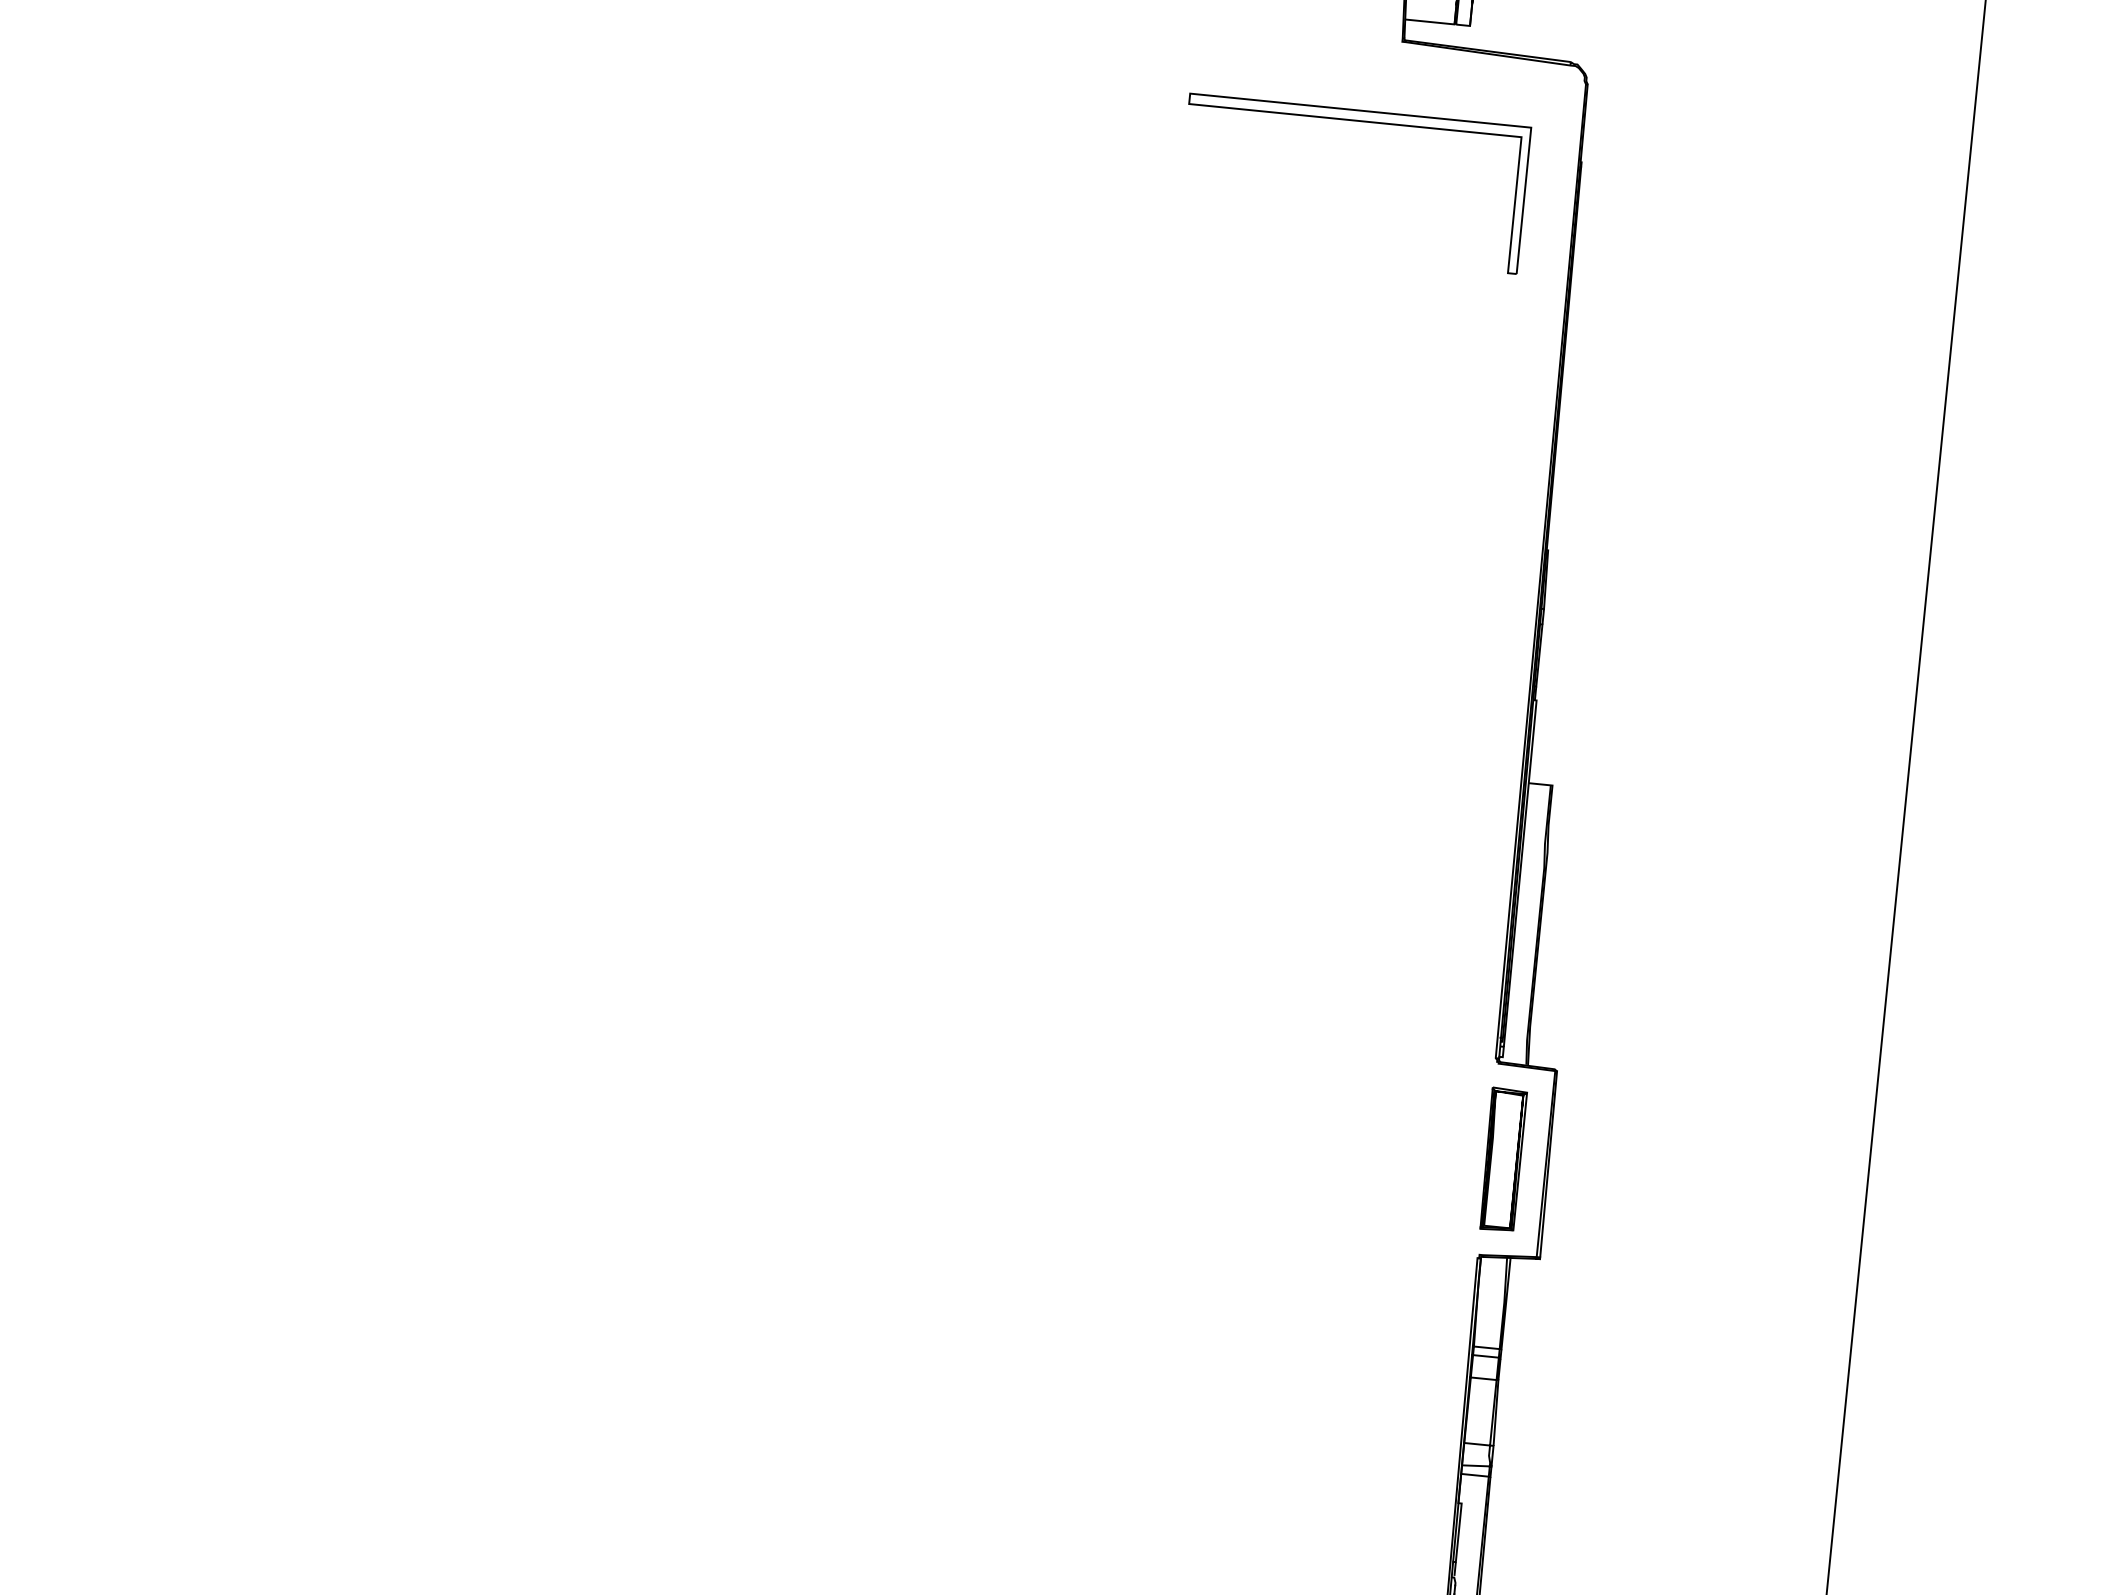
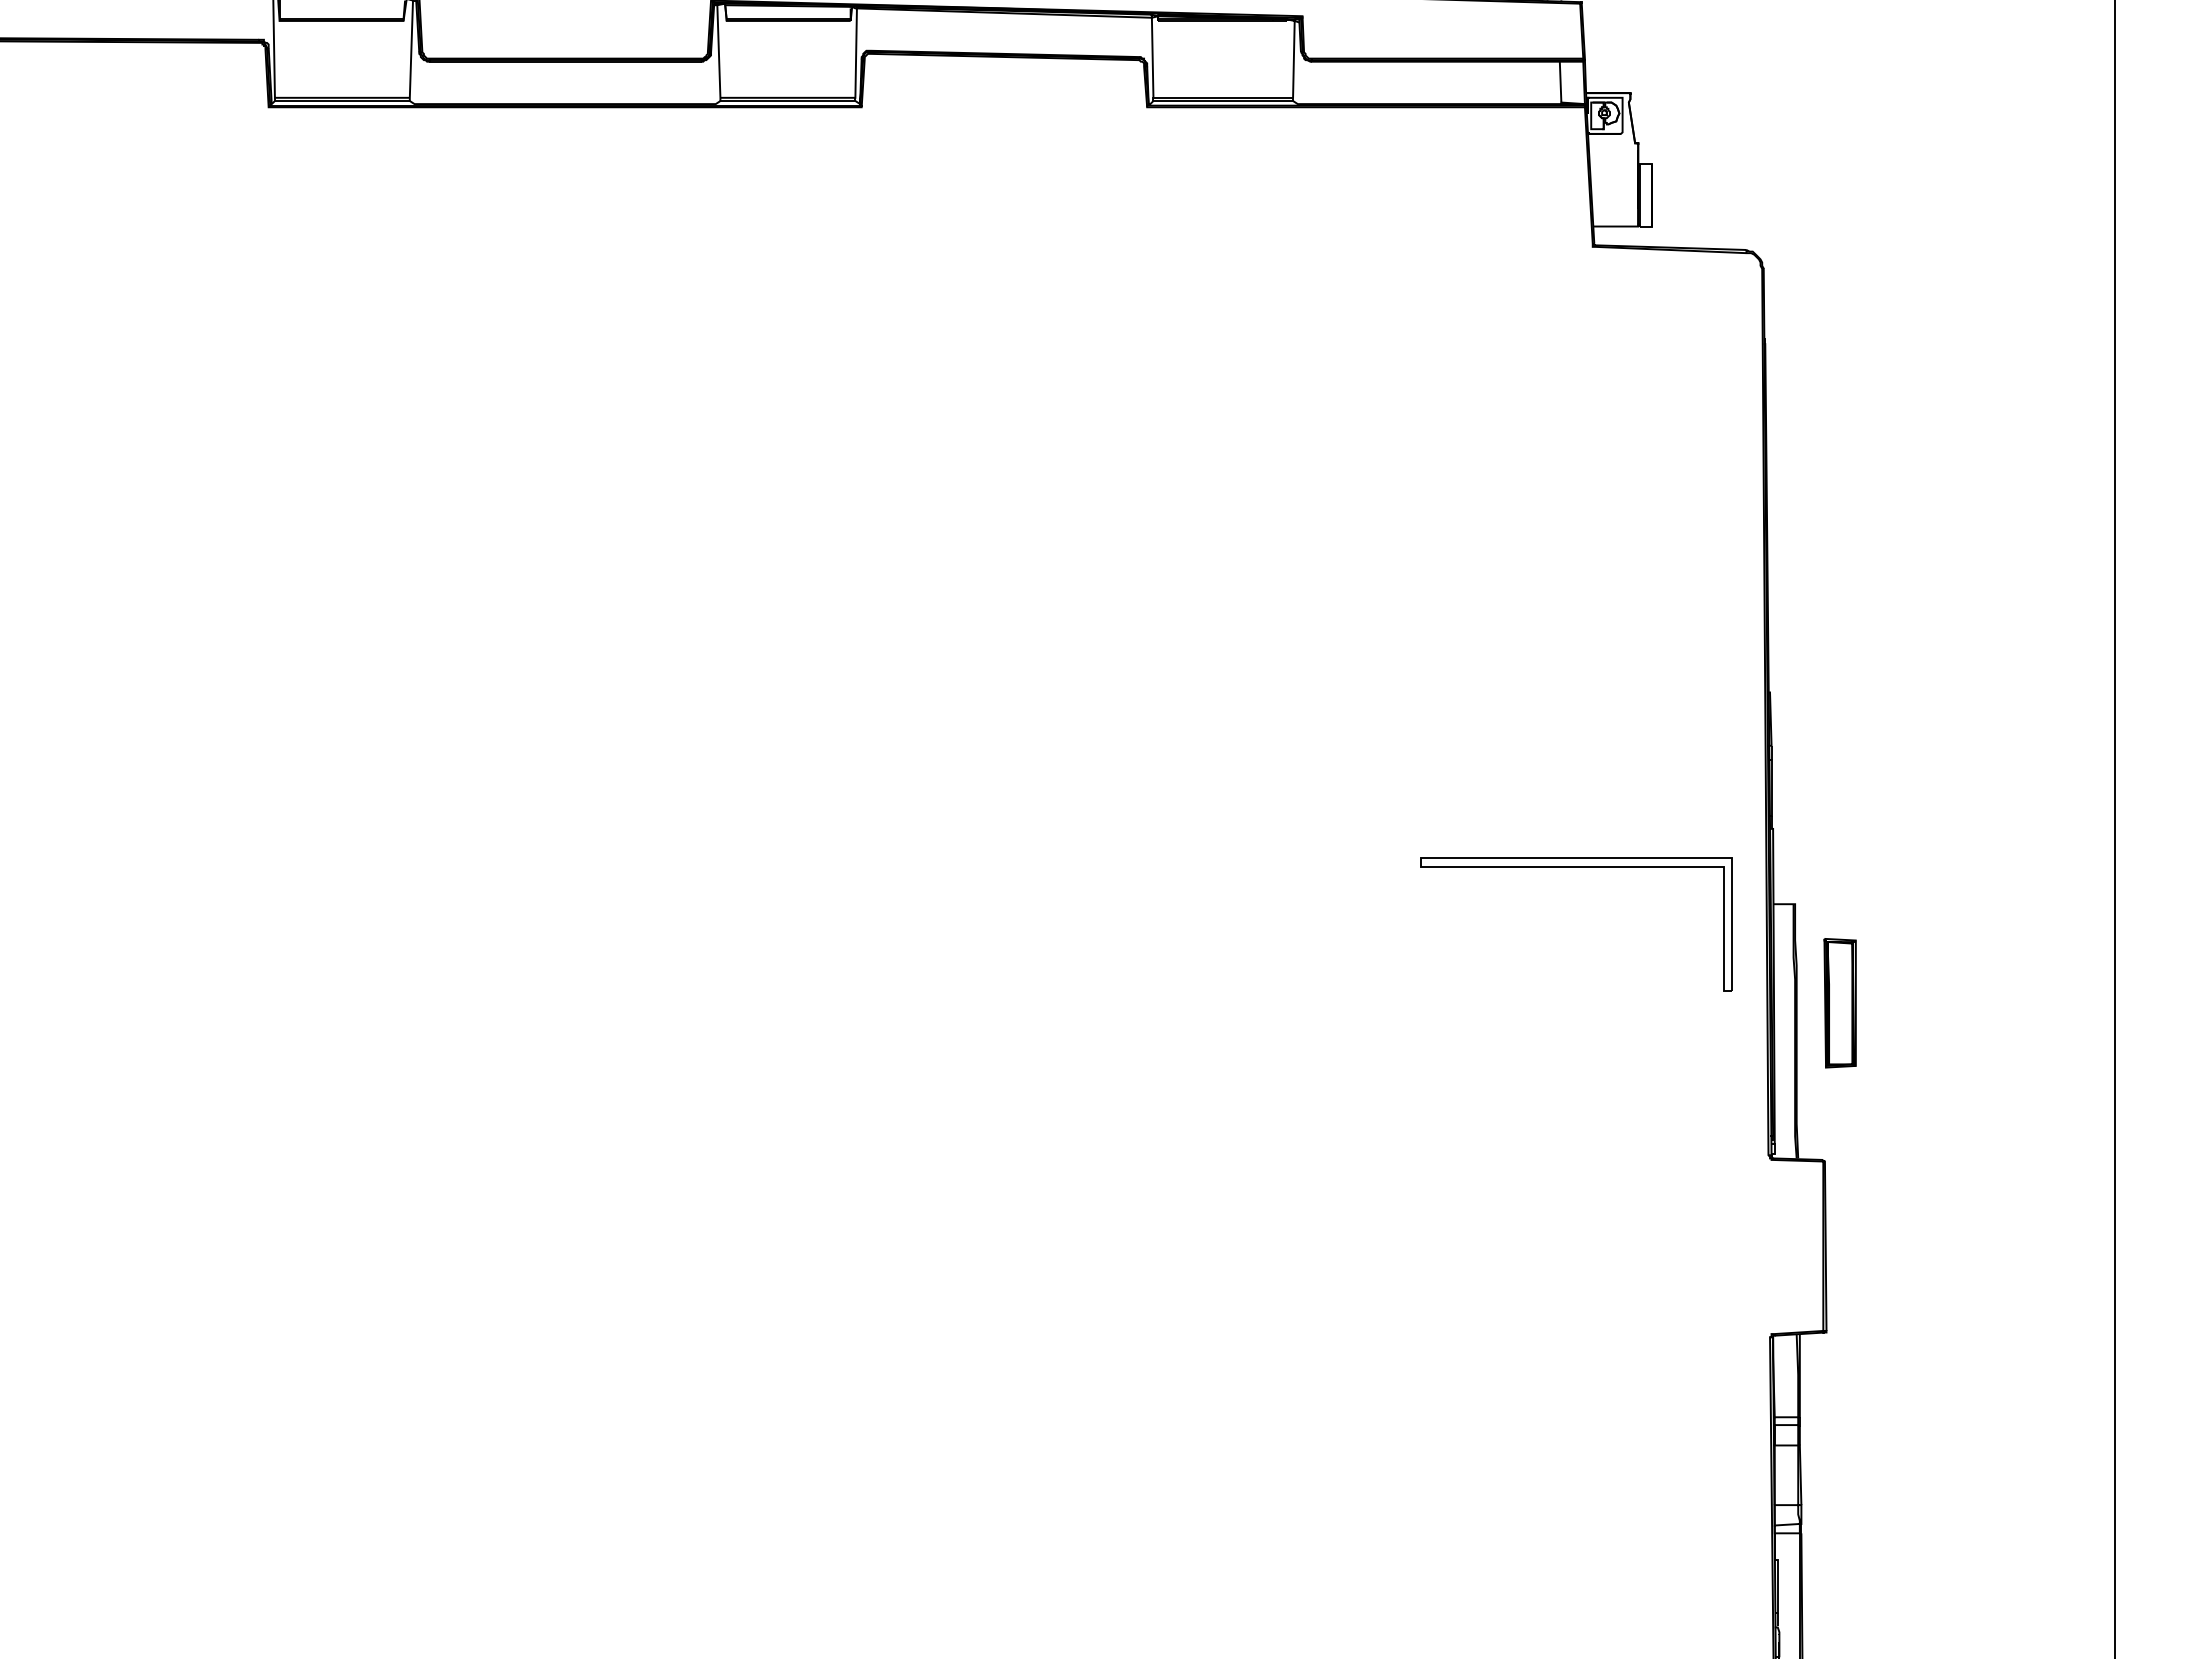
part: (1359, 121) -> (1576, 867), moved
part: (1502, 1160) -> (1839, 1003), moved

